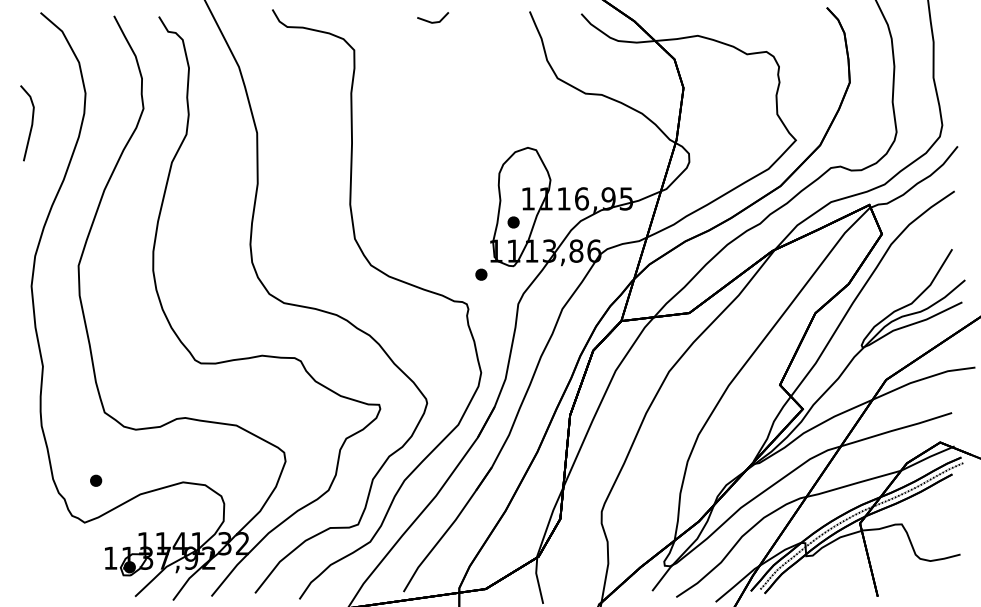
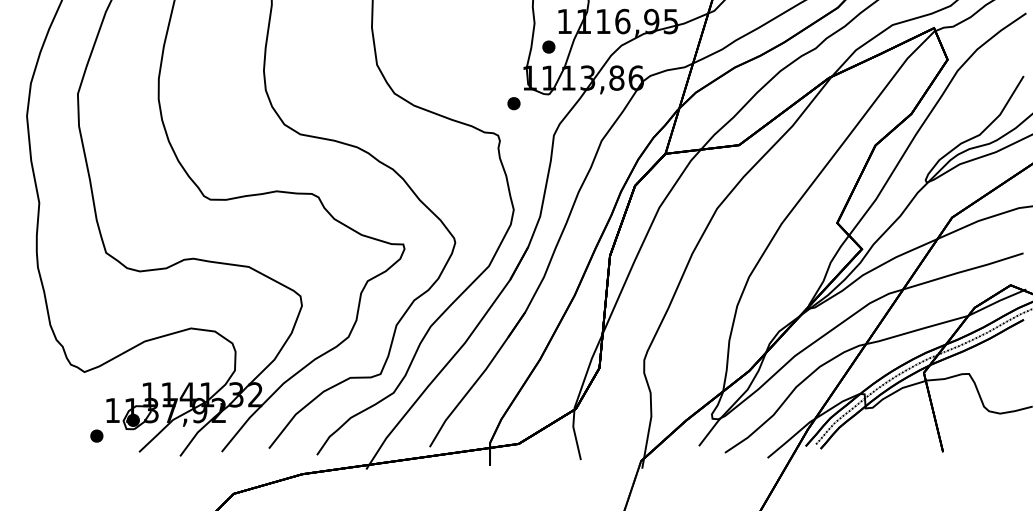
part: (96, 480) -> (97, 435), moved

